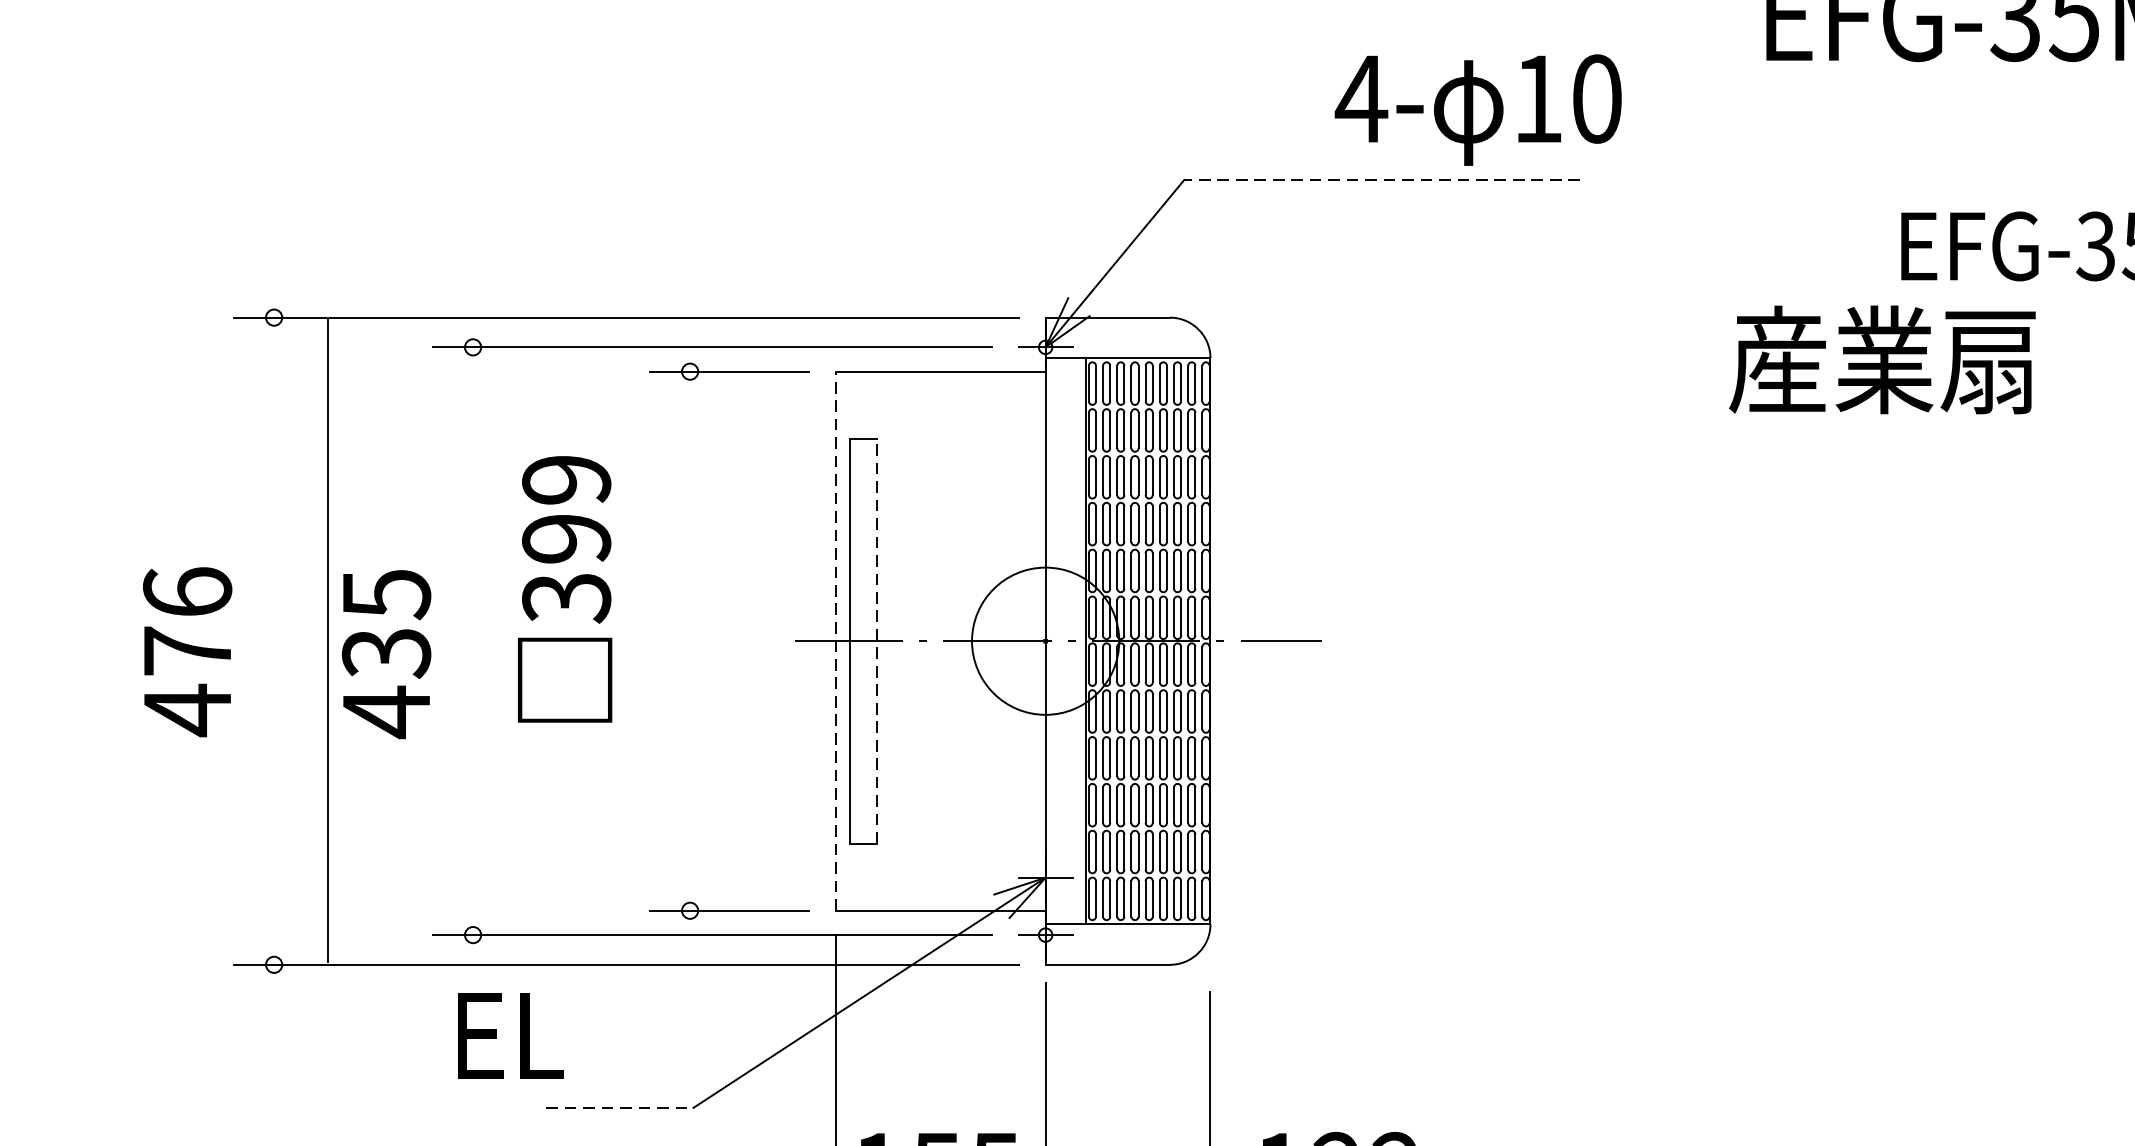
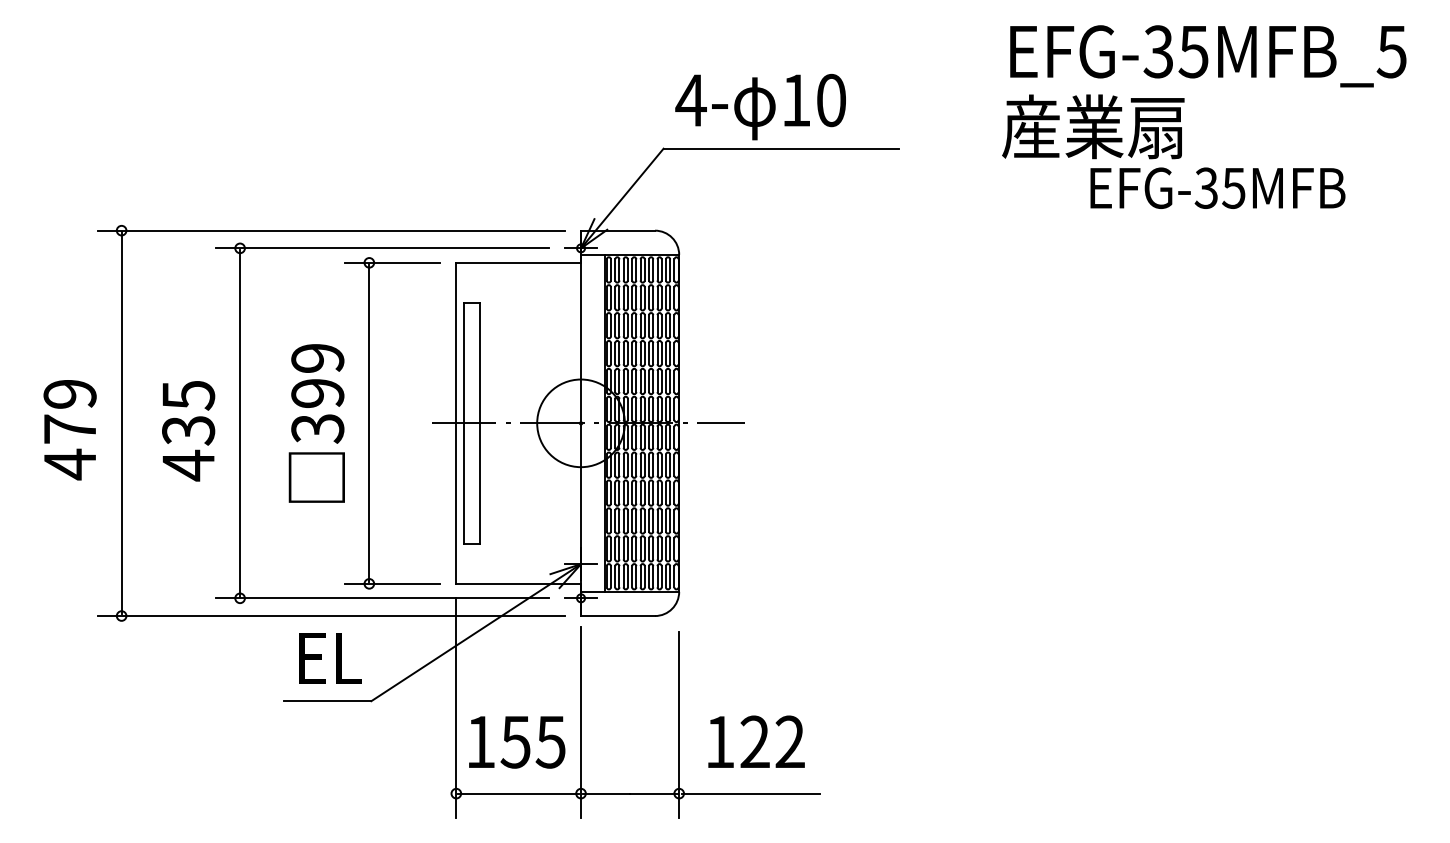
text: (1478, 110) -> (760, 107), moved
line: (1382, 179) -> (781, 148), dashed -> solid
text: (1882, 359) -> (1093, 126), moved
text: (564, 589) -> (316, 423), moved
text: (186, 591) -> (69, 393), 476 -> 479
line: (473, 639) -> (240, 422), added
line: (327, 641) -> (121, 423), moved
line: (690, 641) -> (369, 423), added
line: (836, 641) -> (456, 423), dashed -> solid
line: (876, 641) -> (480, 423), dashed -> solid
text: (510, 1036) -> (330, 658), moved
line: (619, 1108) -> (327, 701), dashed -> solid

